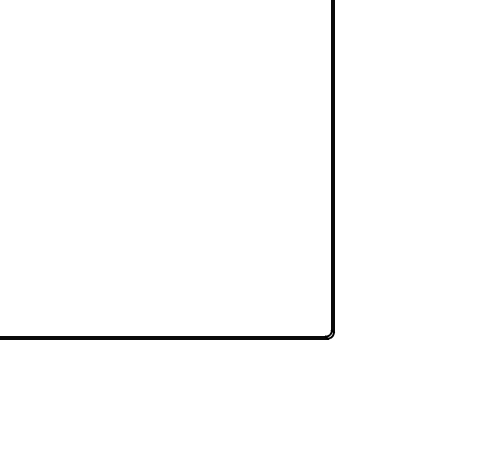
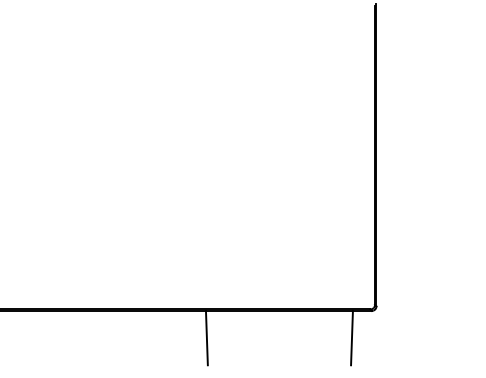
line: (104, 374) -> (206, 337), added
line: (300, 374) -> (351, 337), added

